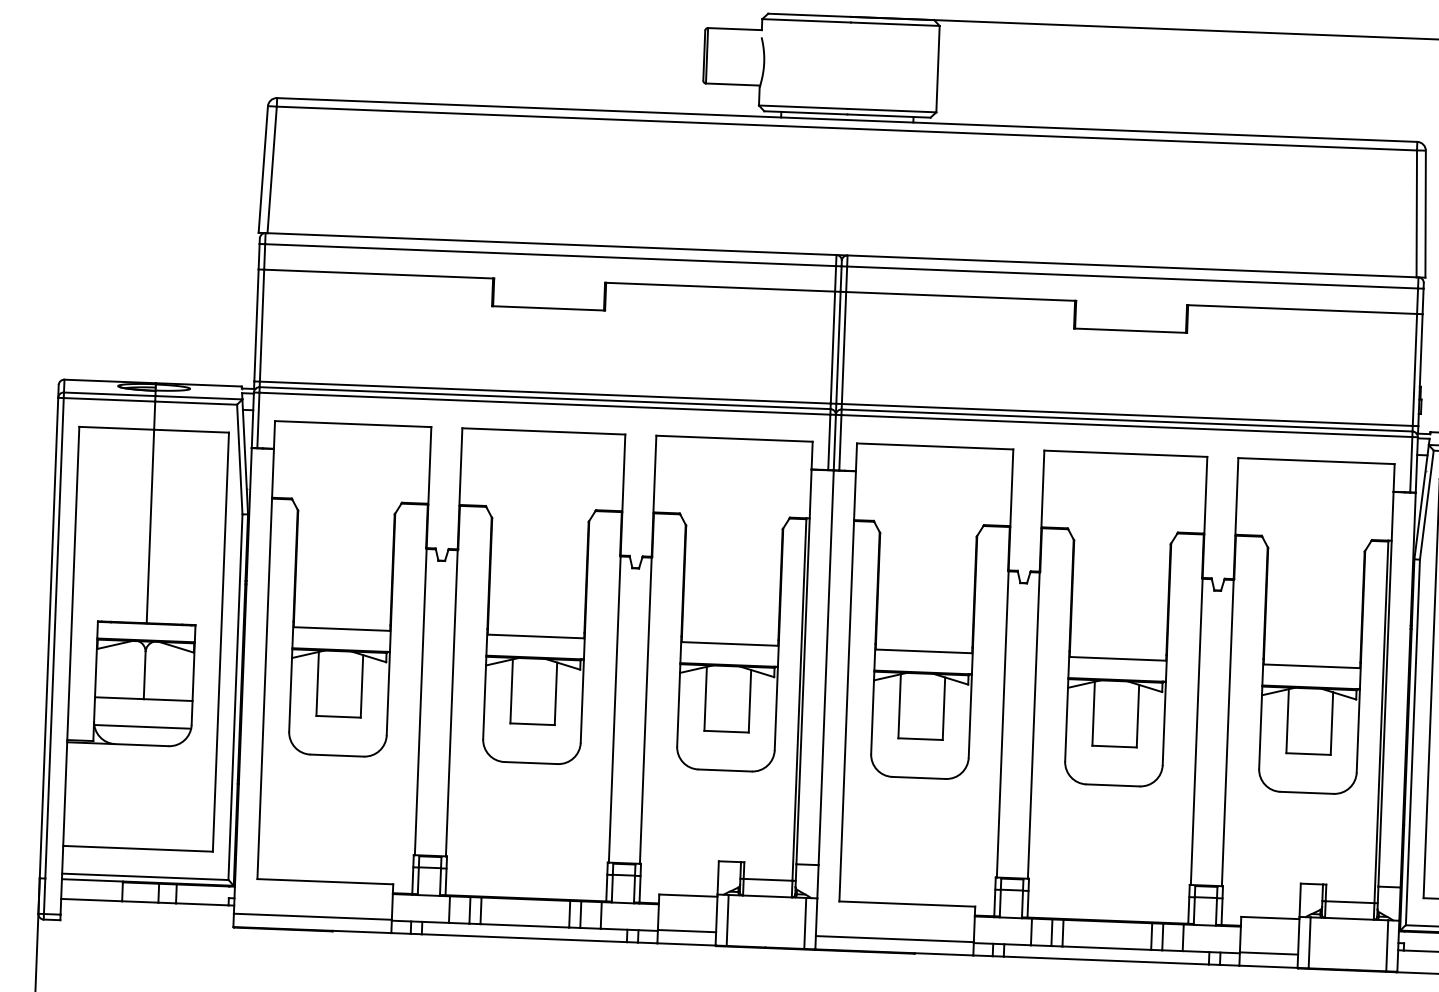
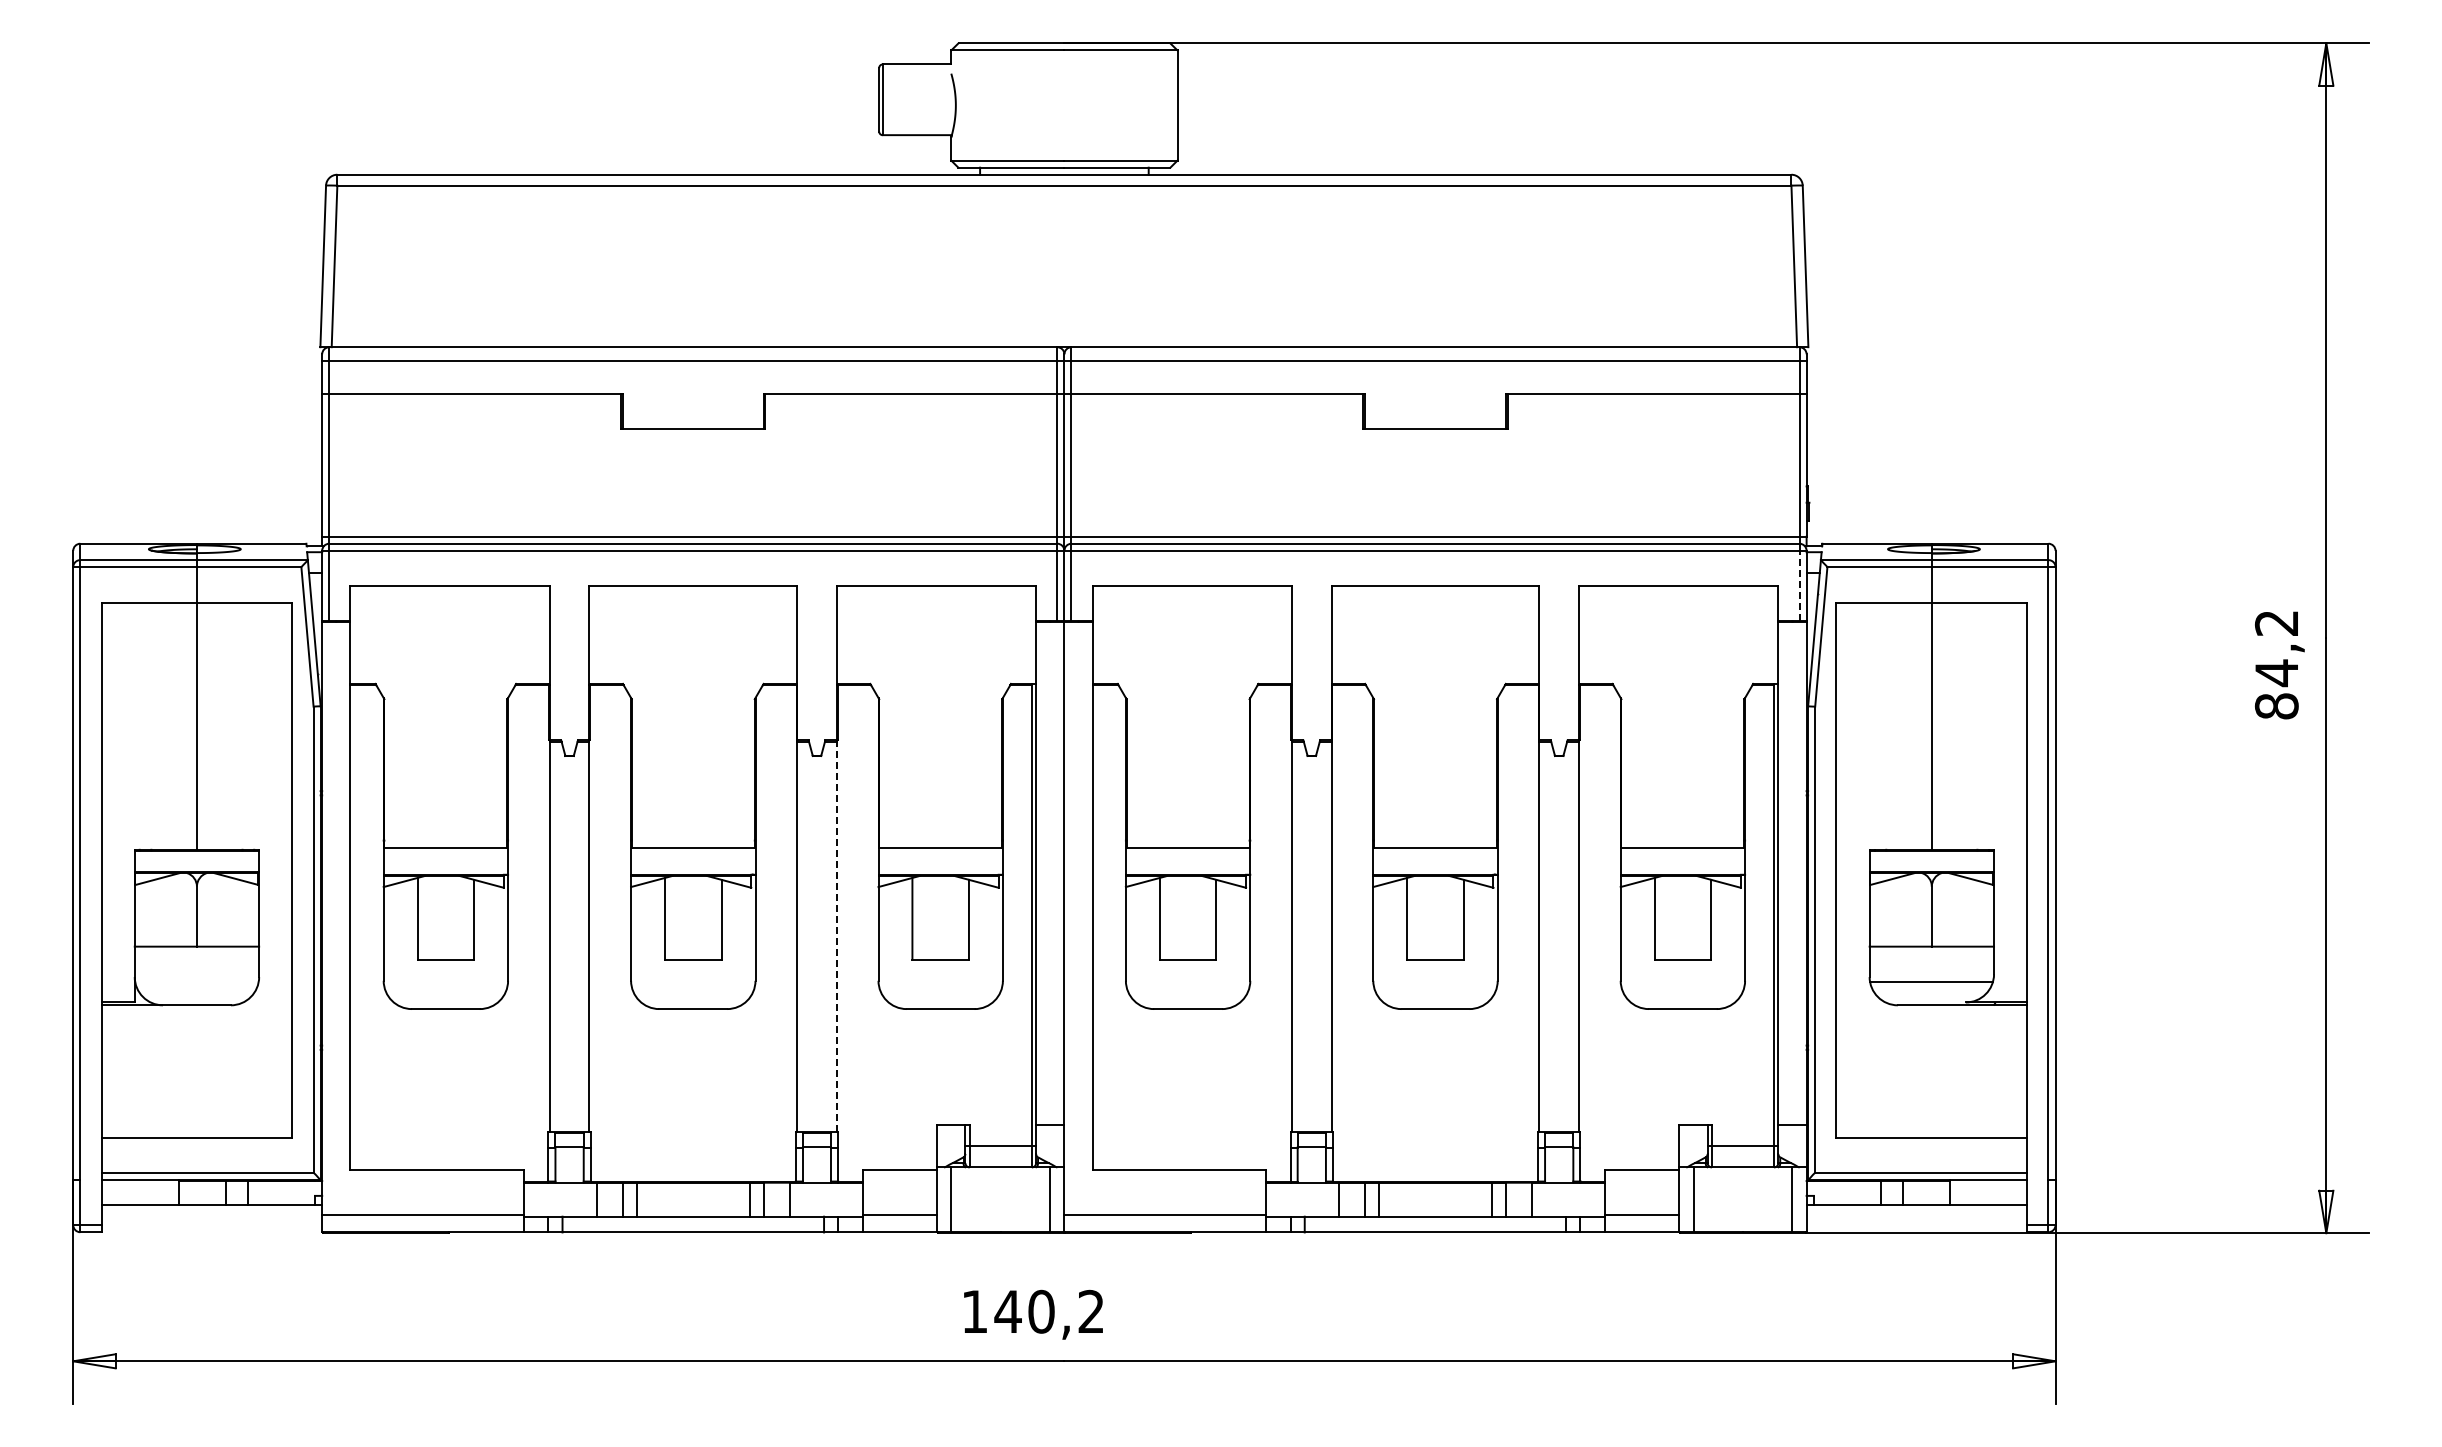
line: (1411, 464) -> (1799, 585), solid -> dashed
line: (645, 710) -> (836, 936), solid -> dashed
line: (142, 727) -> (196, 982), removed

